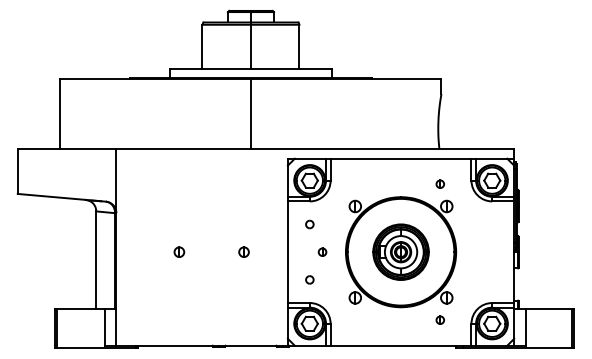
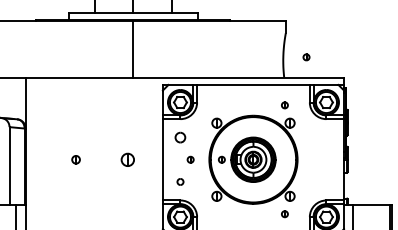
part: (466, 123) -> (305, 56), added
part: (309, 224) -> (180, 137), size x1.6
part: (243, 251) -> (127, 159), size x1.6
part: (361, 251) -> (221, 159), added

